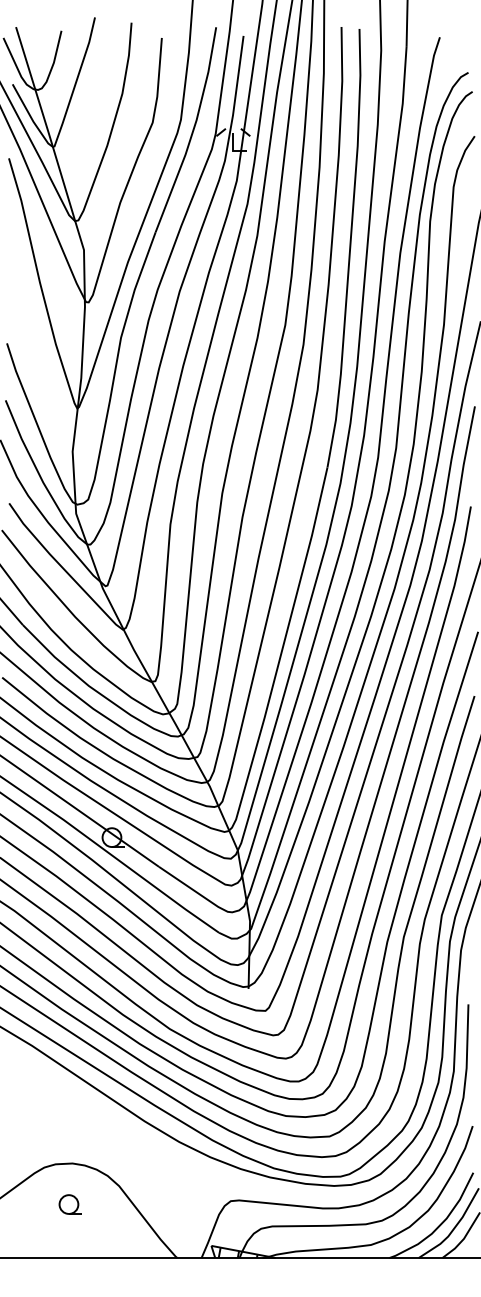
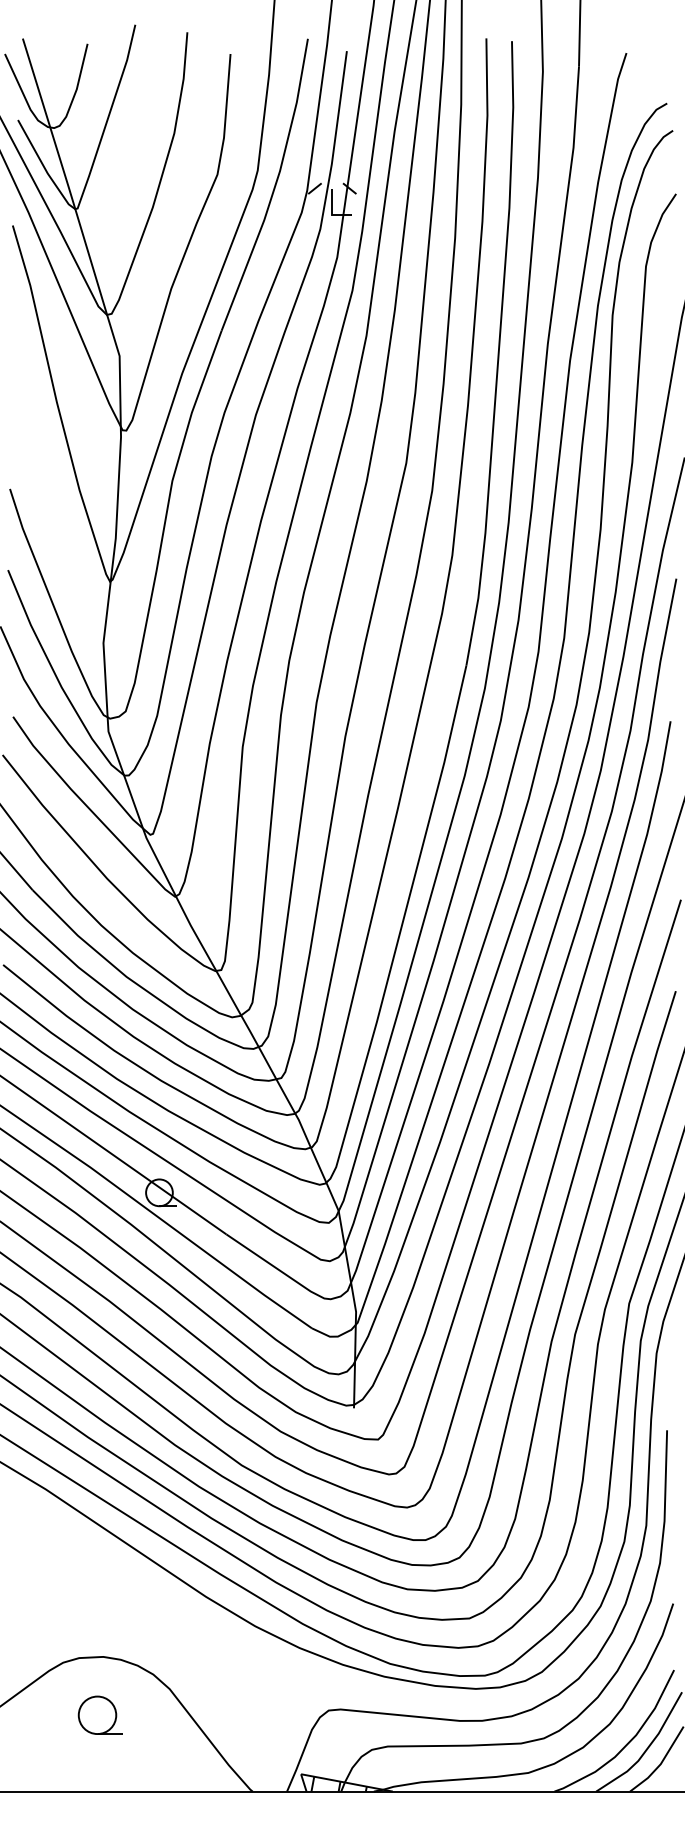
part: (69, 1204) -> (99, 1715), size x1.4

